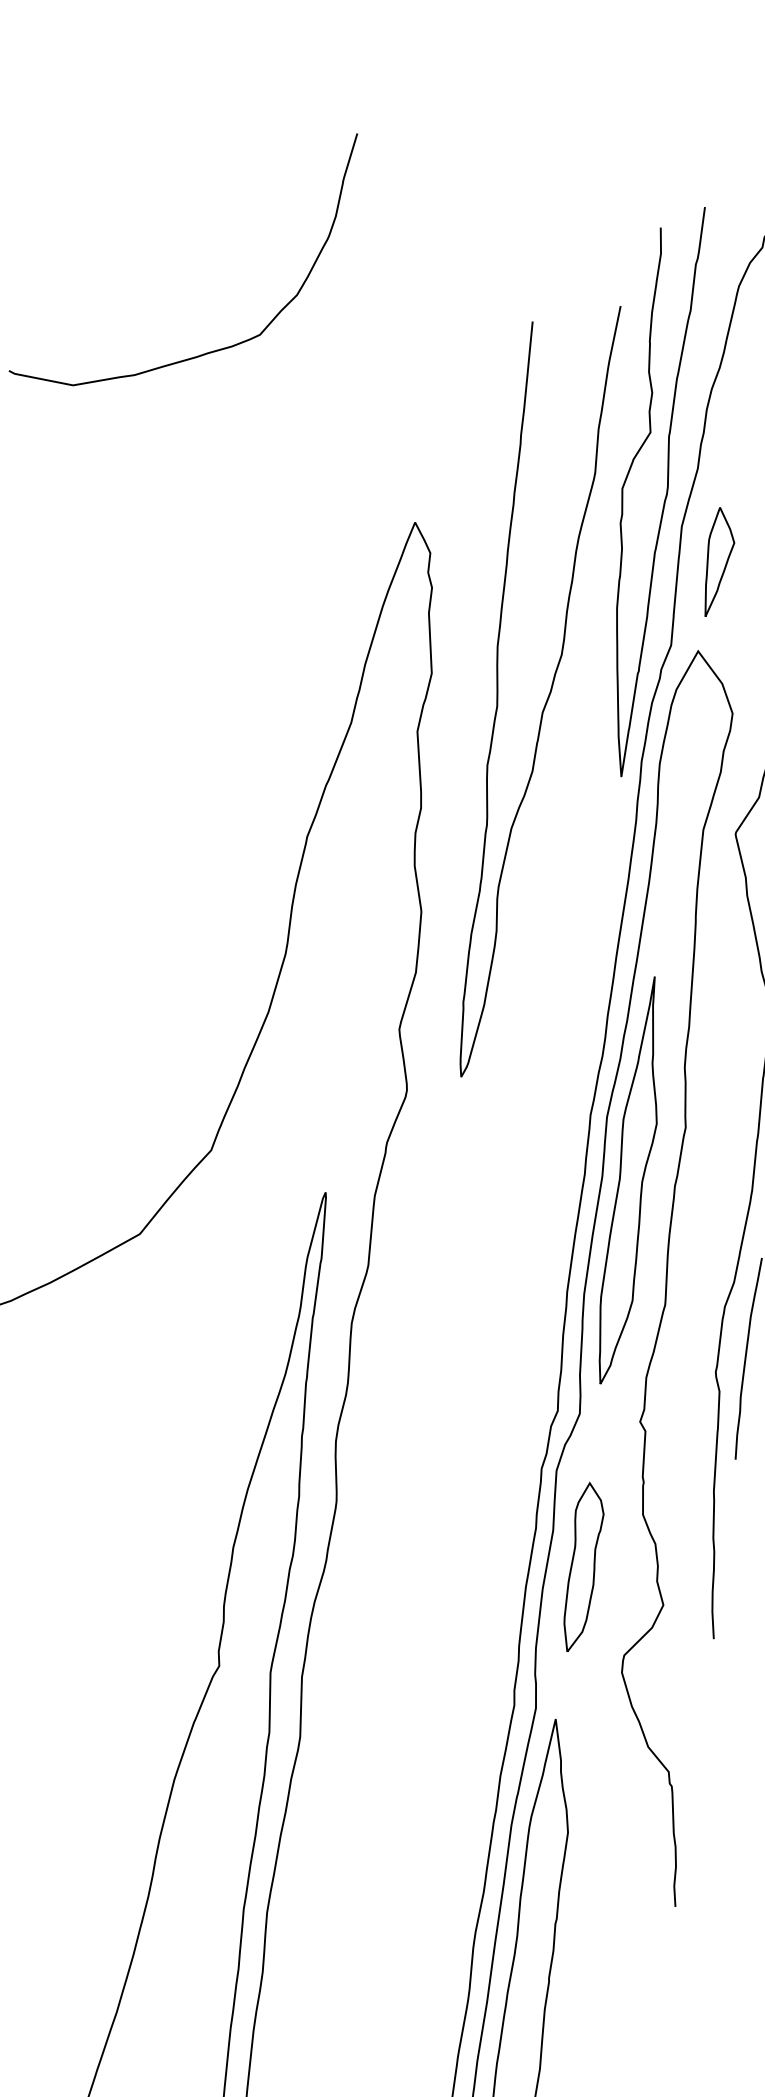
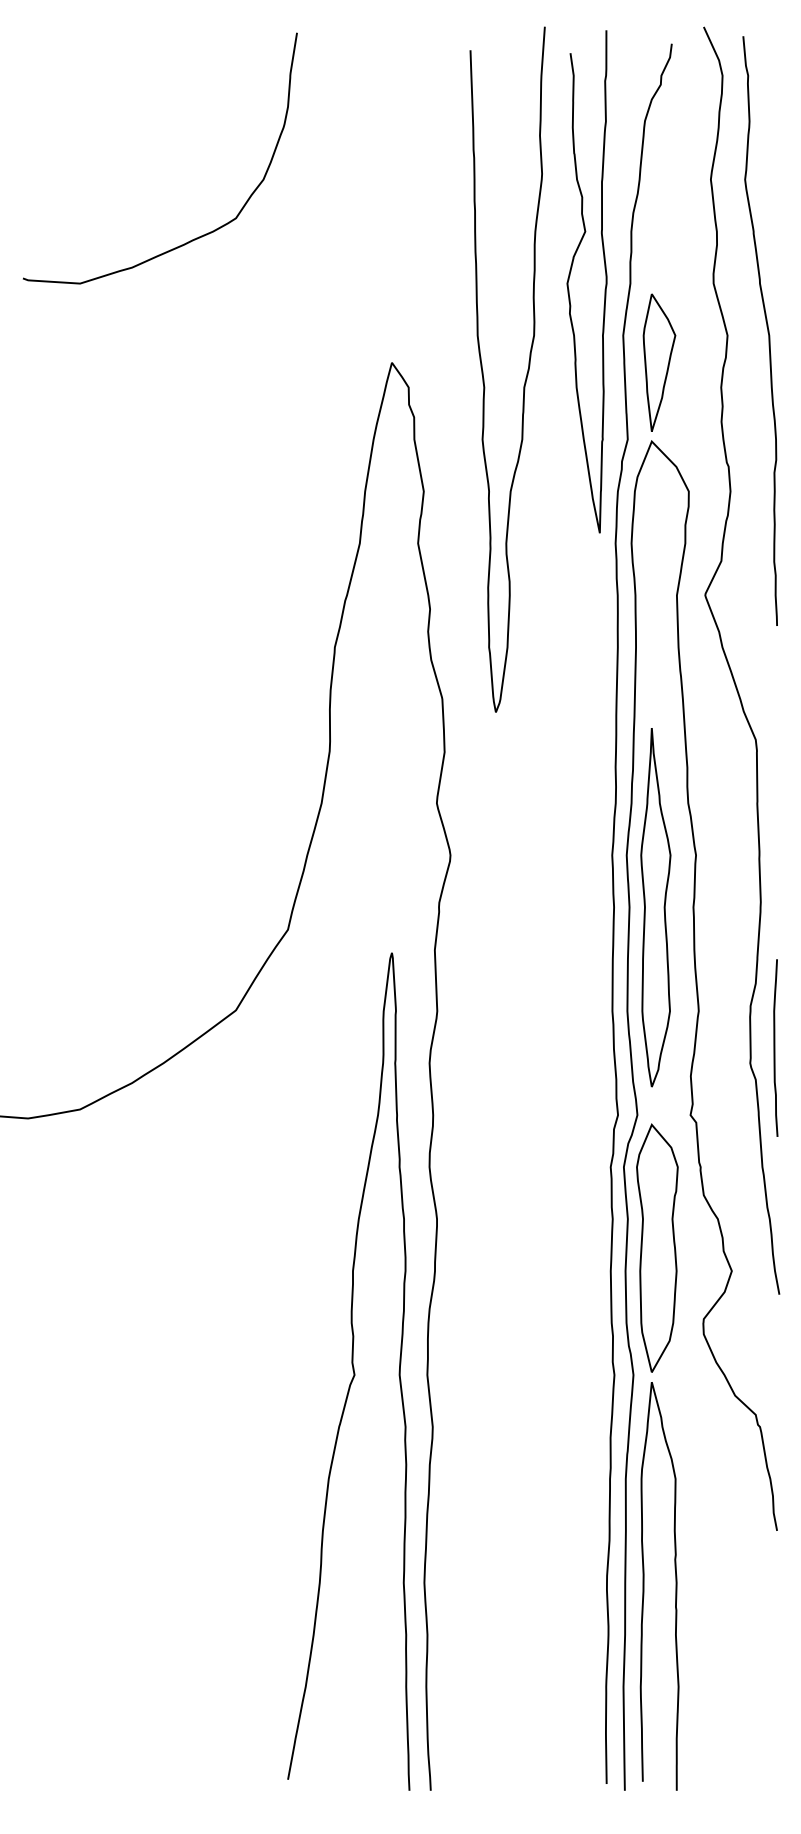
curve: (626, 481) -> (570, 276), moved
part: (718, 562) -> (659, 362), size x1.43
curve: (547, 696) -> (526, 373), moved
part: (582, 1567) -> (657, 1247), size x1.67

